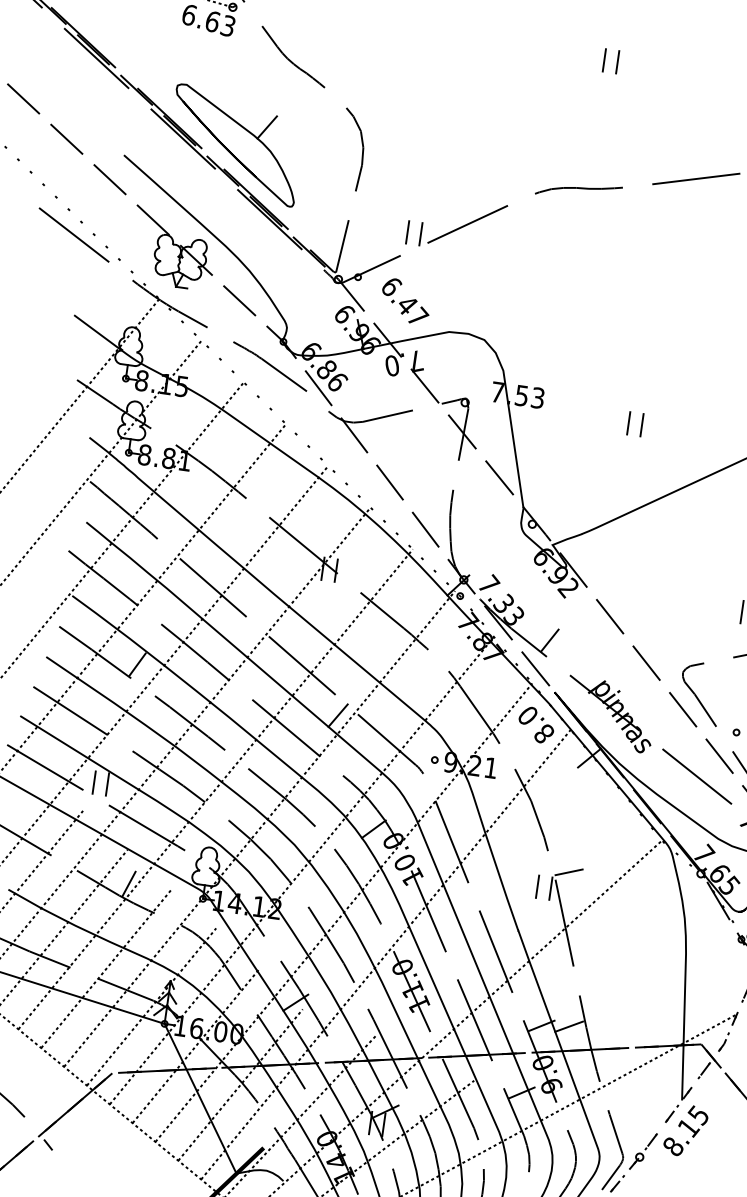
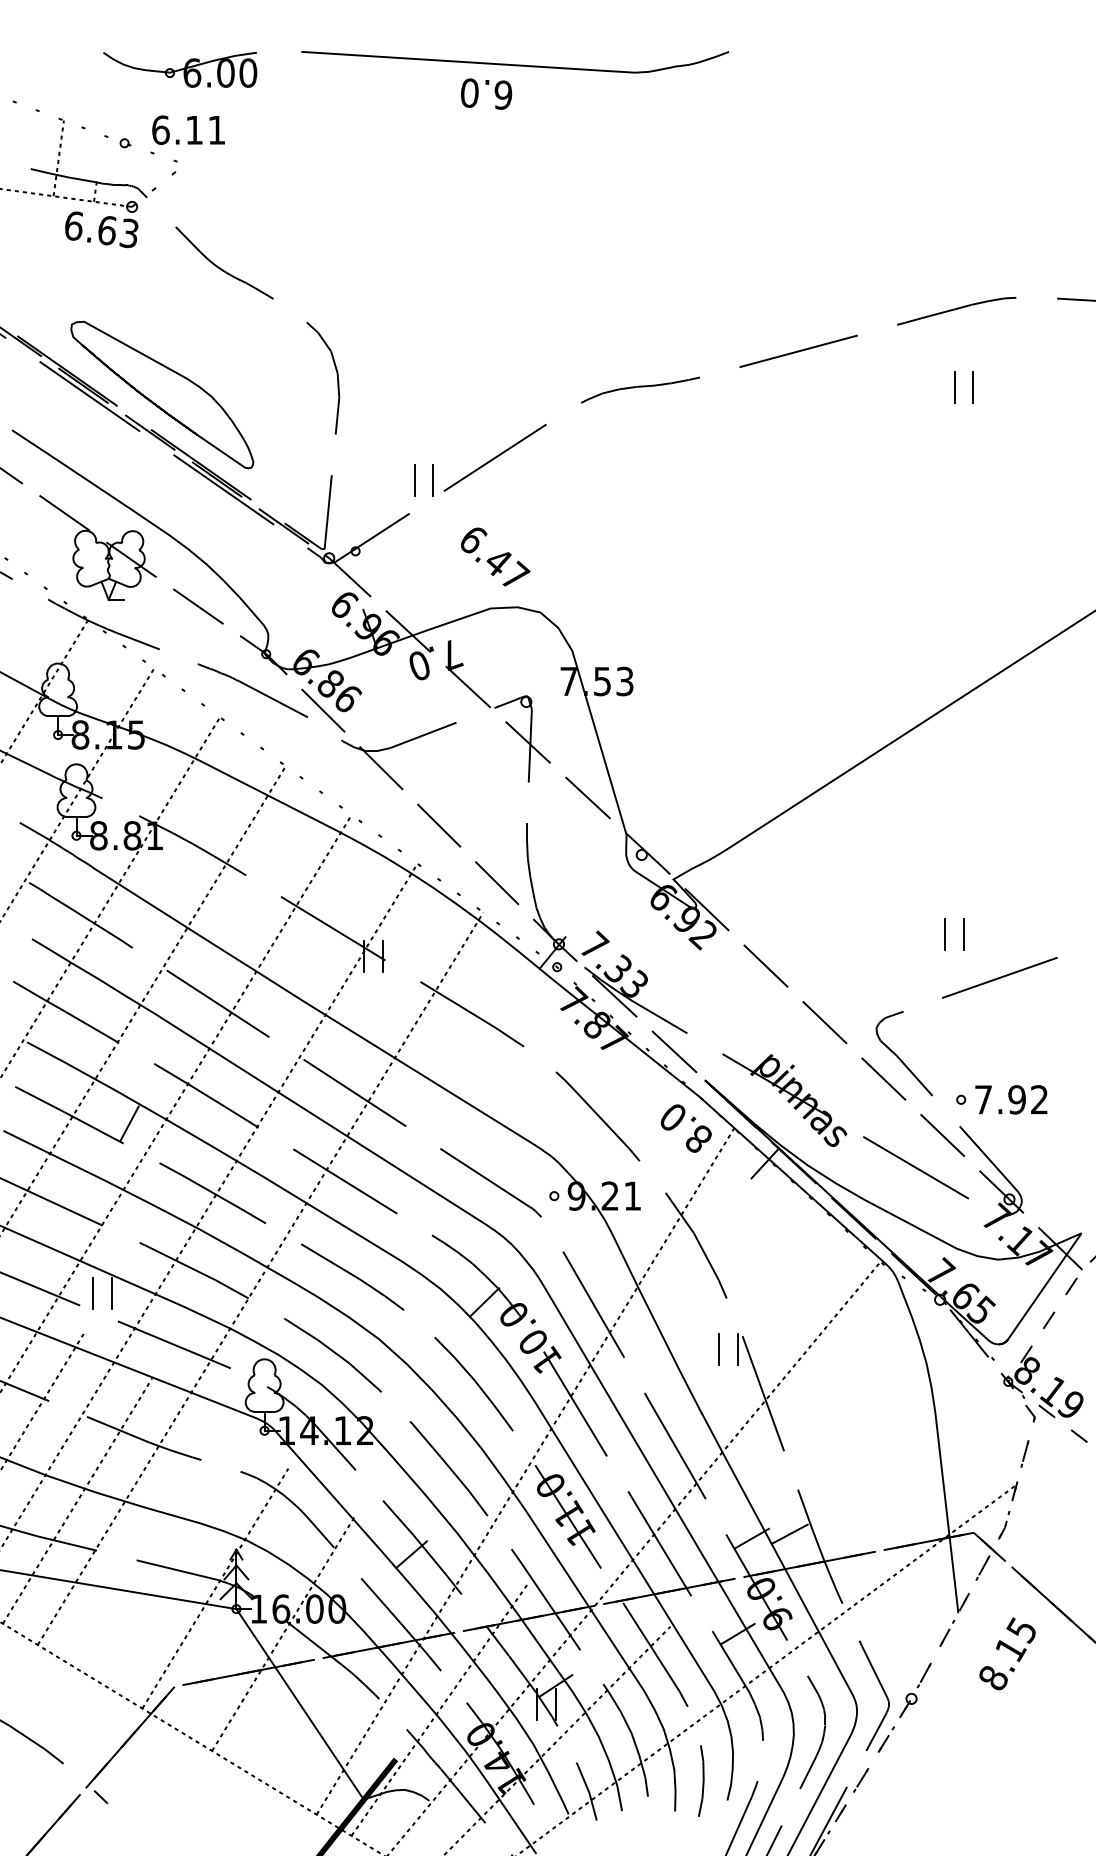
part: (604, 60) -> (650, 207), removed
line: (267, 127) -> (202, 364), removed
text: (405, 300) -> (495, 556), moved
part: (629, 423) -> (754, 698), removed
line: (550, 639) -> (688, 1009), removed
line: (338, 715) -> (413, 1154), removed
line: (259, 829) -> (328, 1324), removed
line: (302, 870) -> (394, 1372), removed
line: (568, 872) -> (759, 1323), removed
line: (128, 883) -> (160, 1424), removed
line: (343, 912) -> (459, 1422), removed
line: (106, 968) -> (146, 1544), removed
line: (240, 1084) -> (351, 1677), removed
text: (685, 1130) -> (1007, 1653), moved

